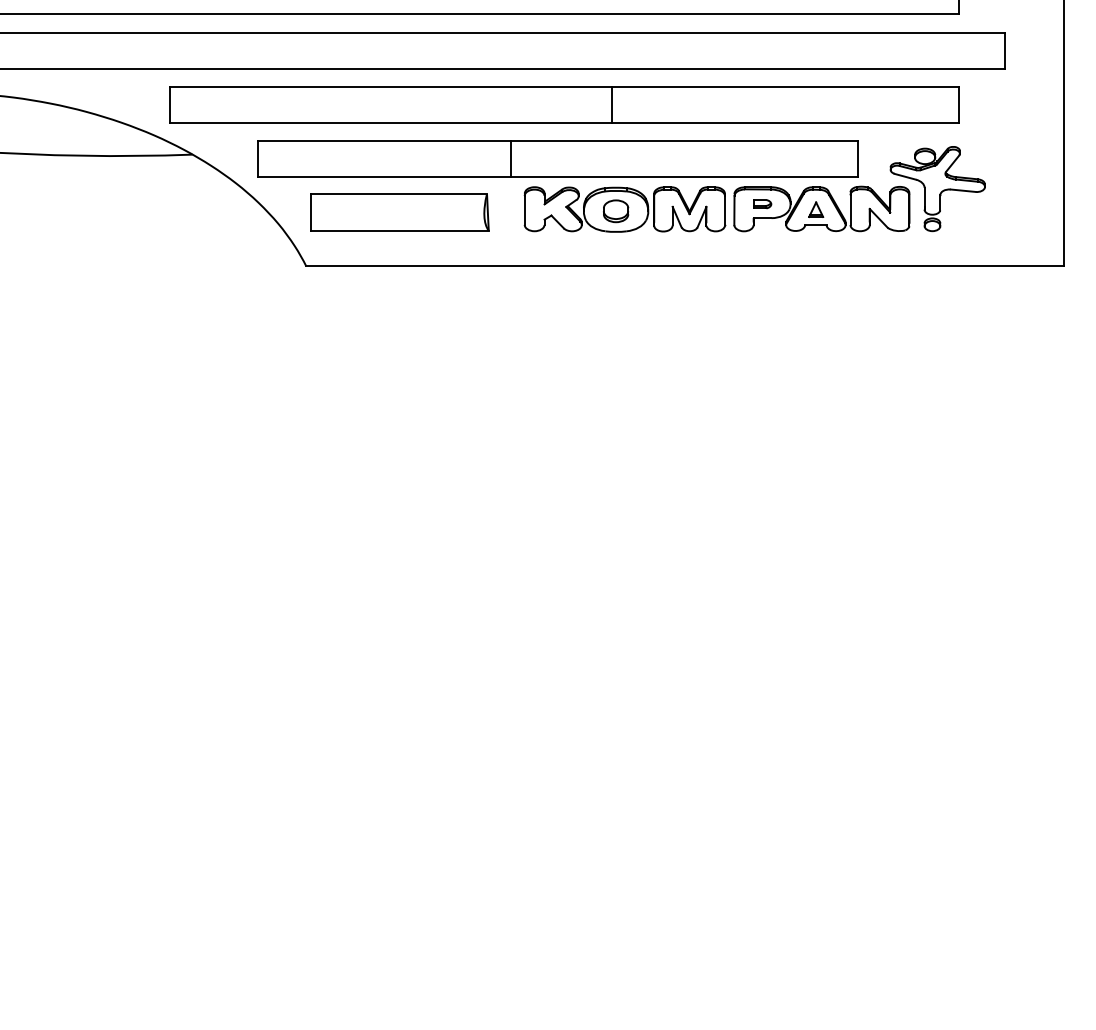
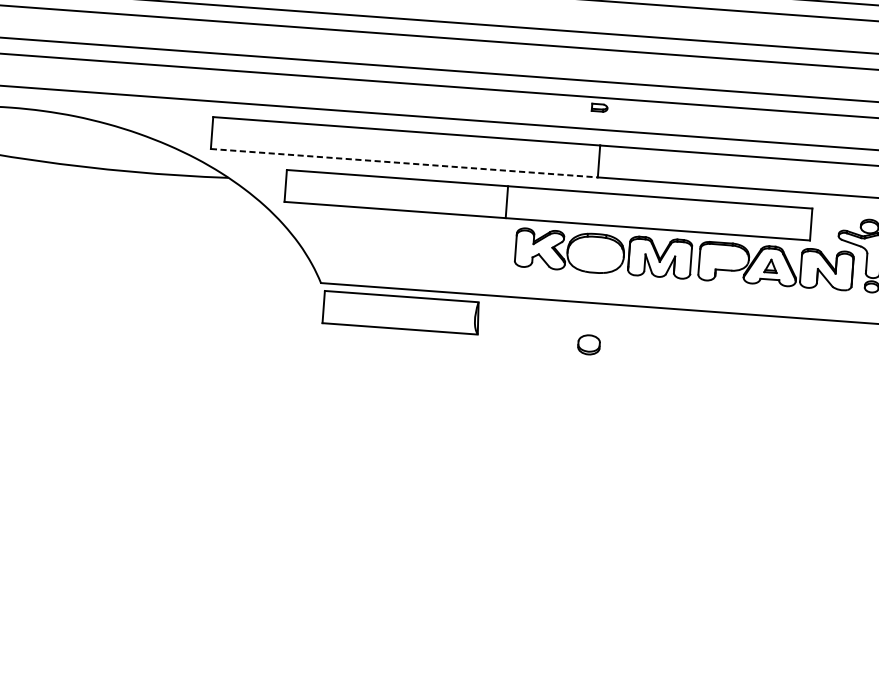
line: (391, 123) -> (404, 163), solid -> dashed
part: (762, 204) -> (599, 108), moved
part: (616, 211) -> (589, 345), moved
part: (399, 212) -> (400, 312), moved

